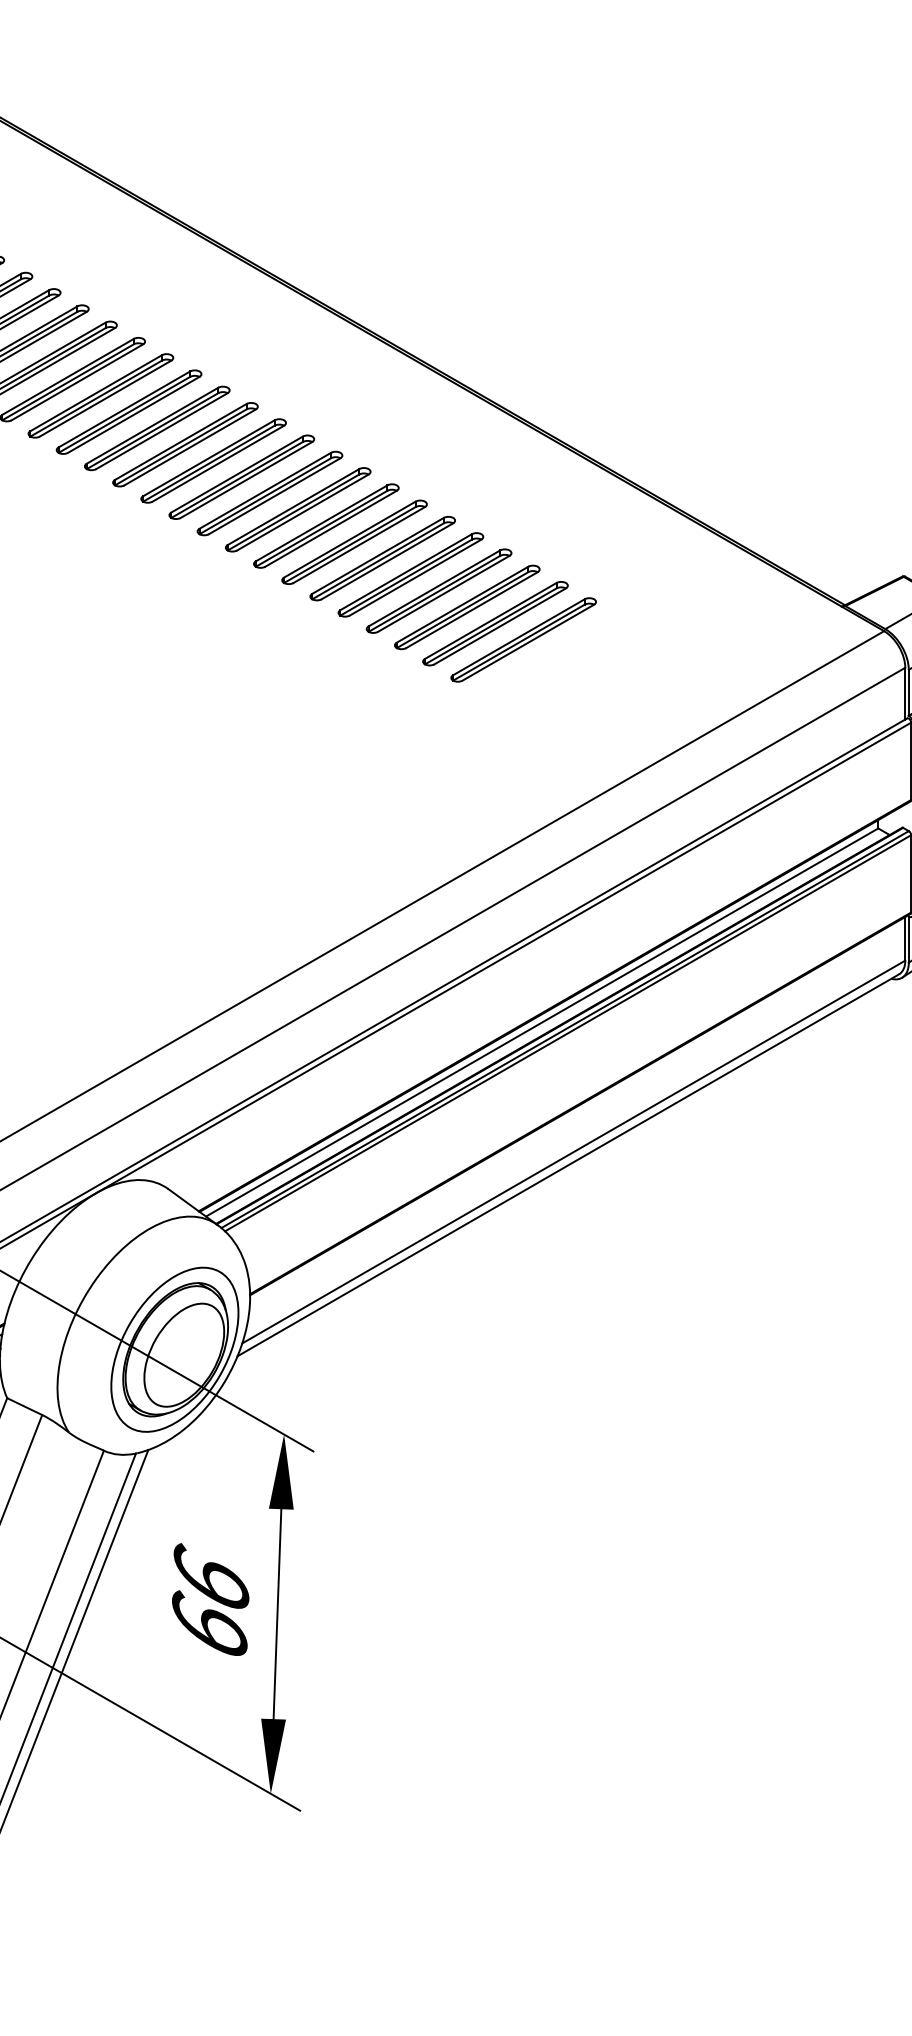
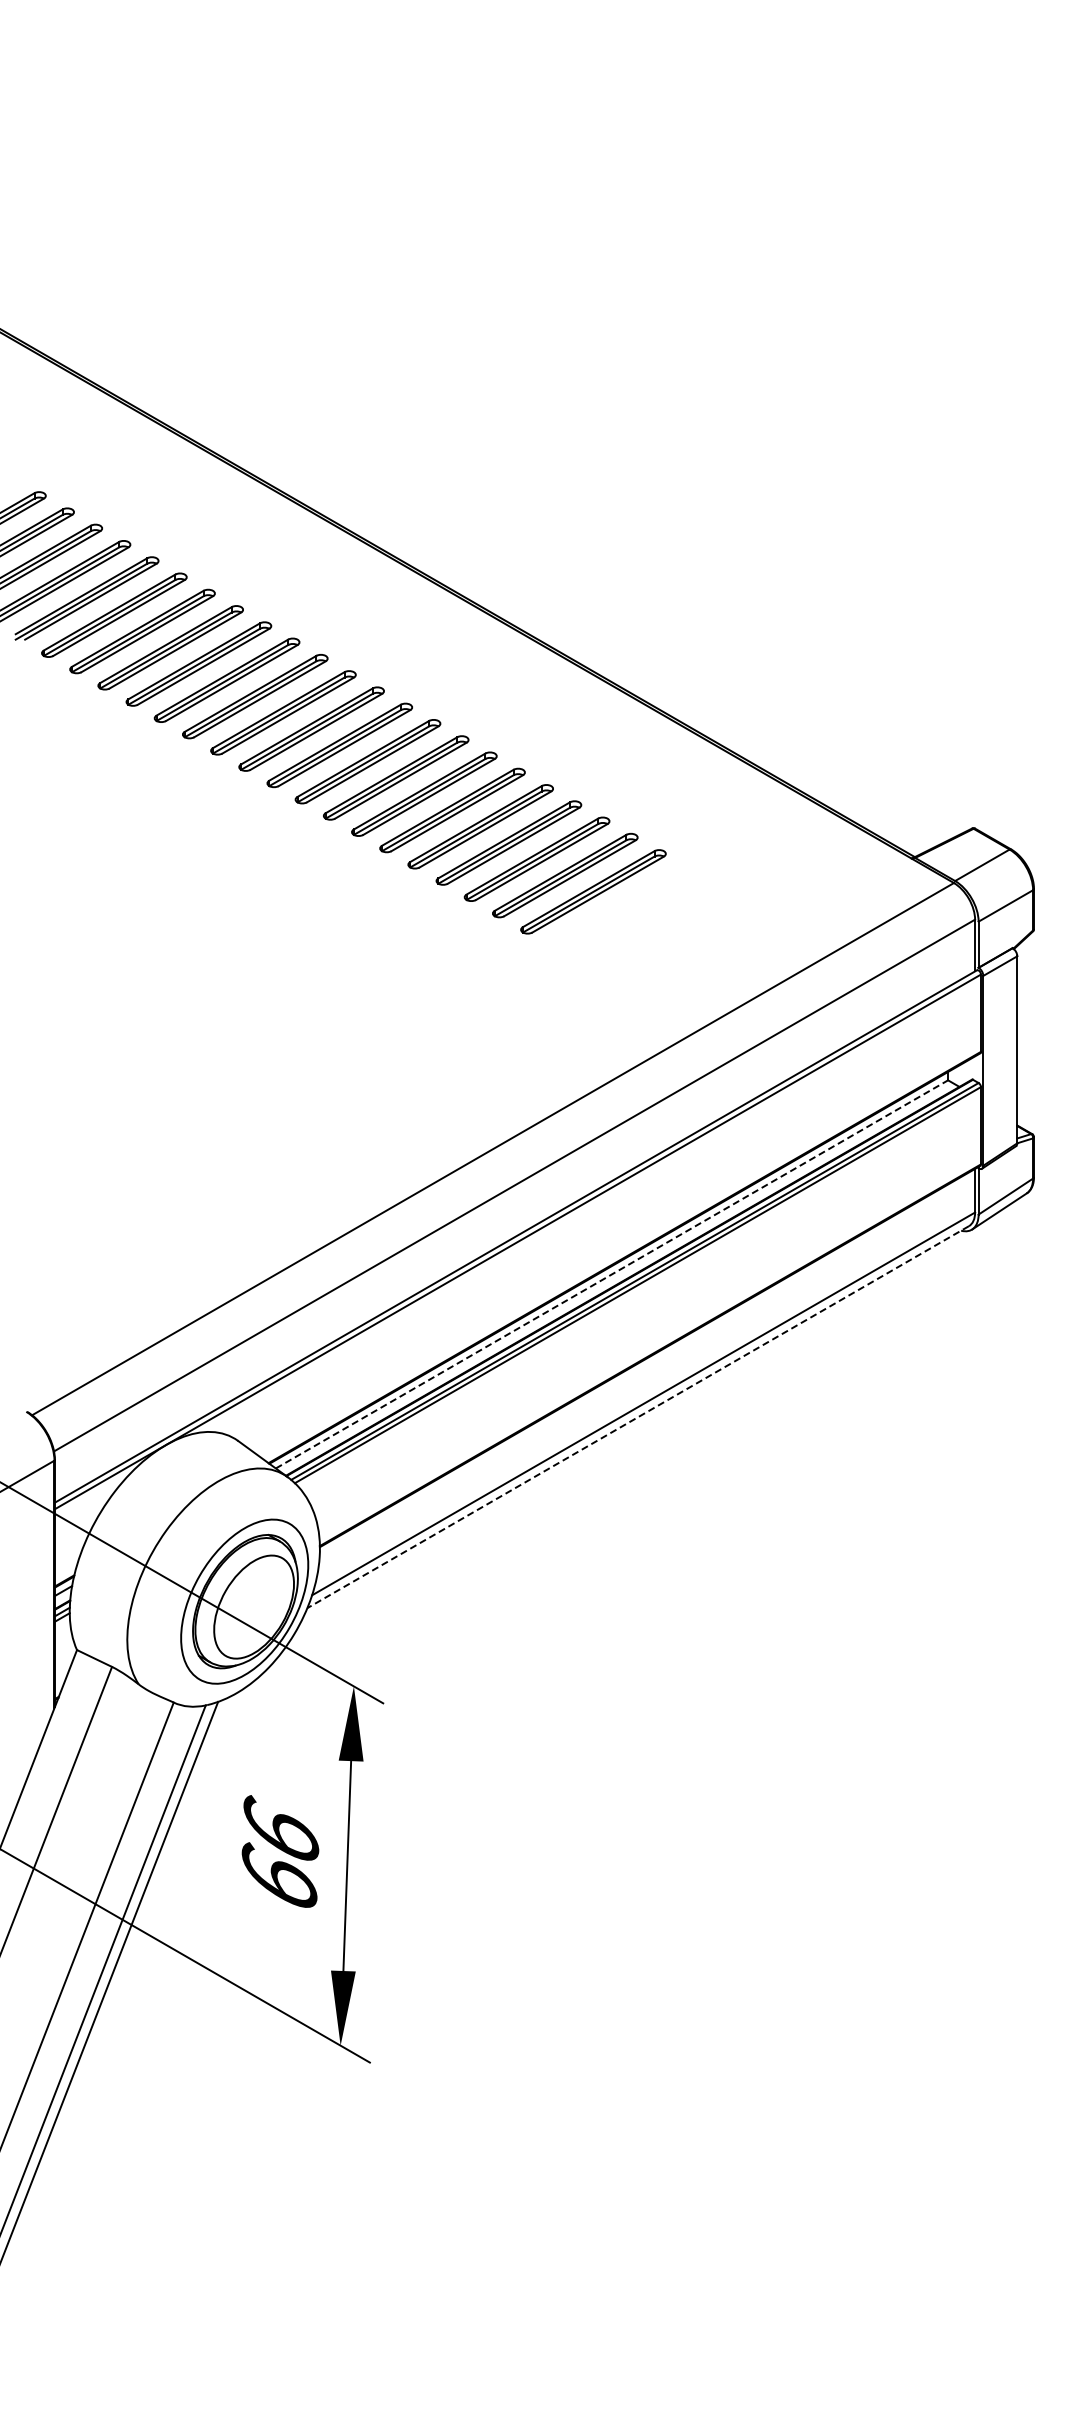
line: (542, 1022) -> (612, 1274), solid -> dashed
line: (568, 1165) -> (638, 1417), solid -> dashed

